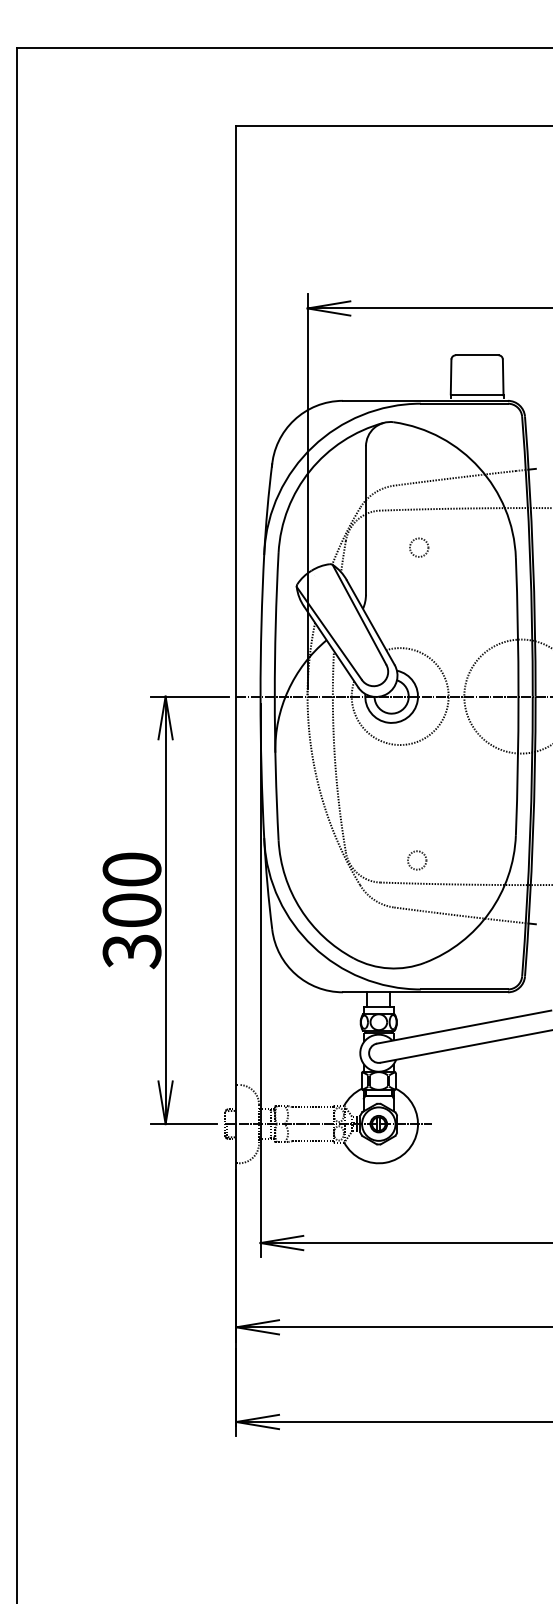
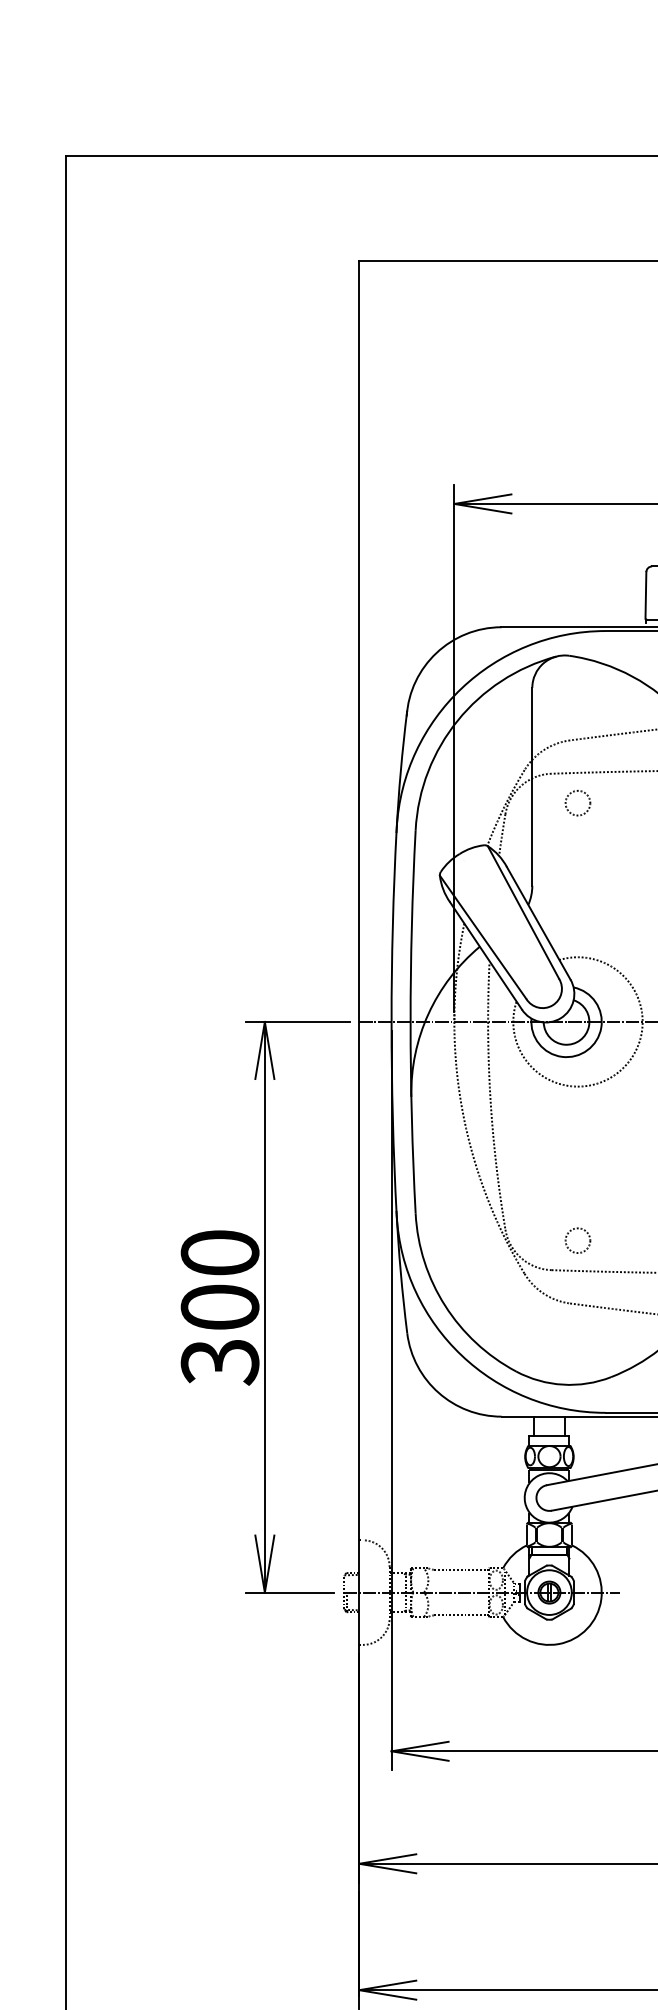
circle: (419, 547) -> (578, 802), moved
circle: (417, 860) -> (578, 1240), moved

